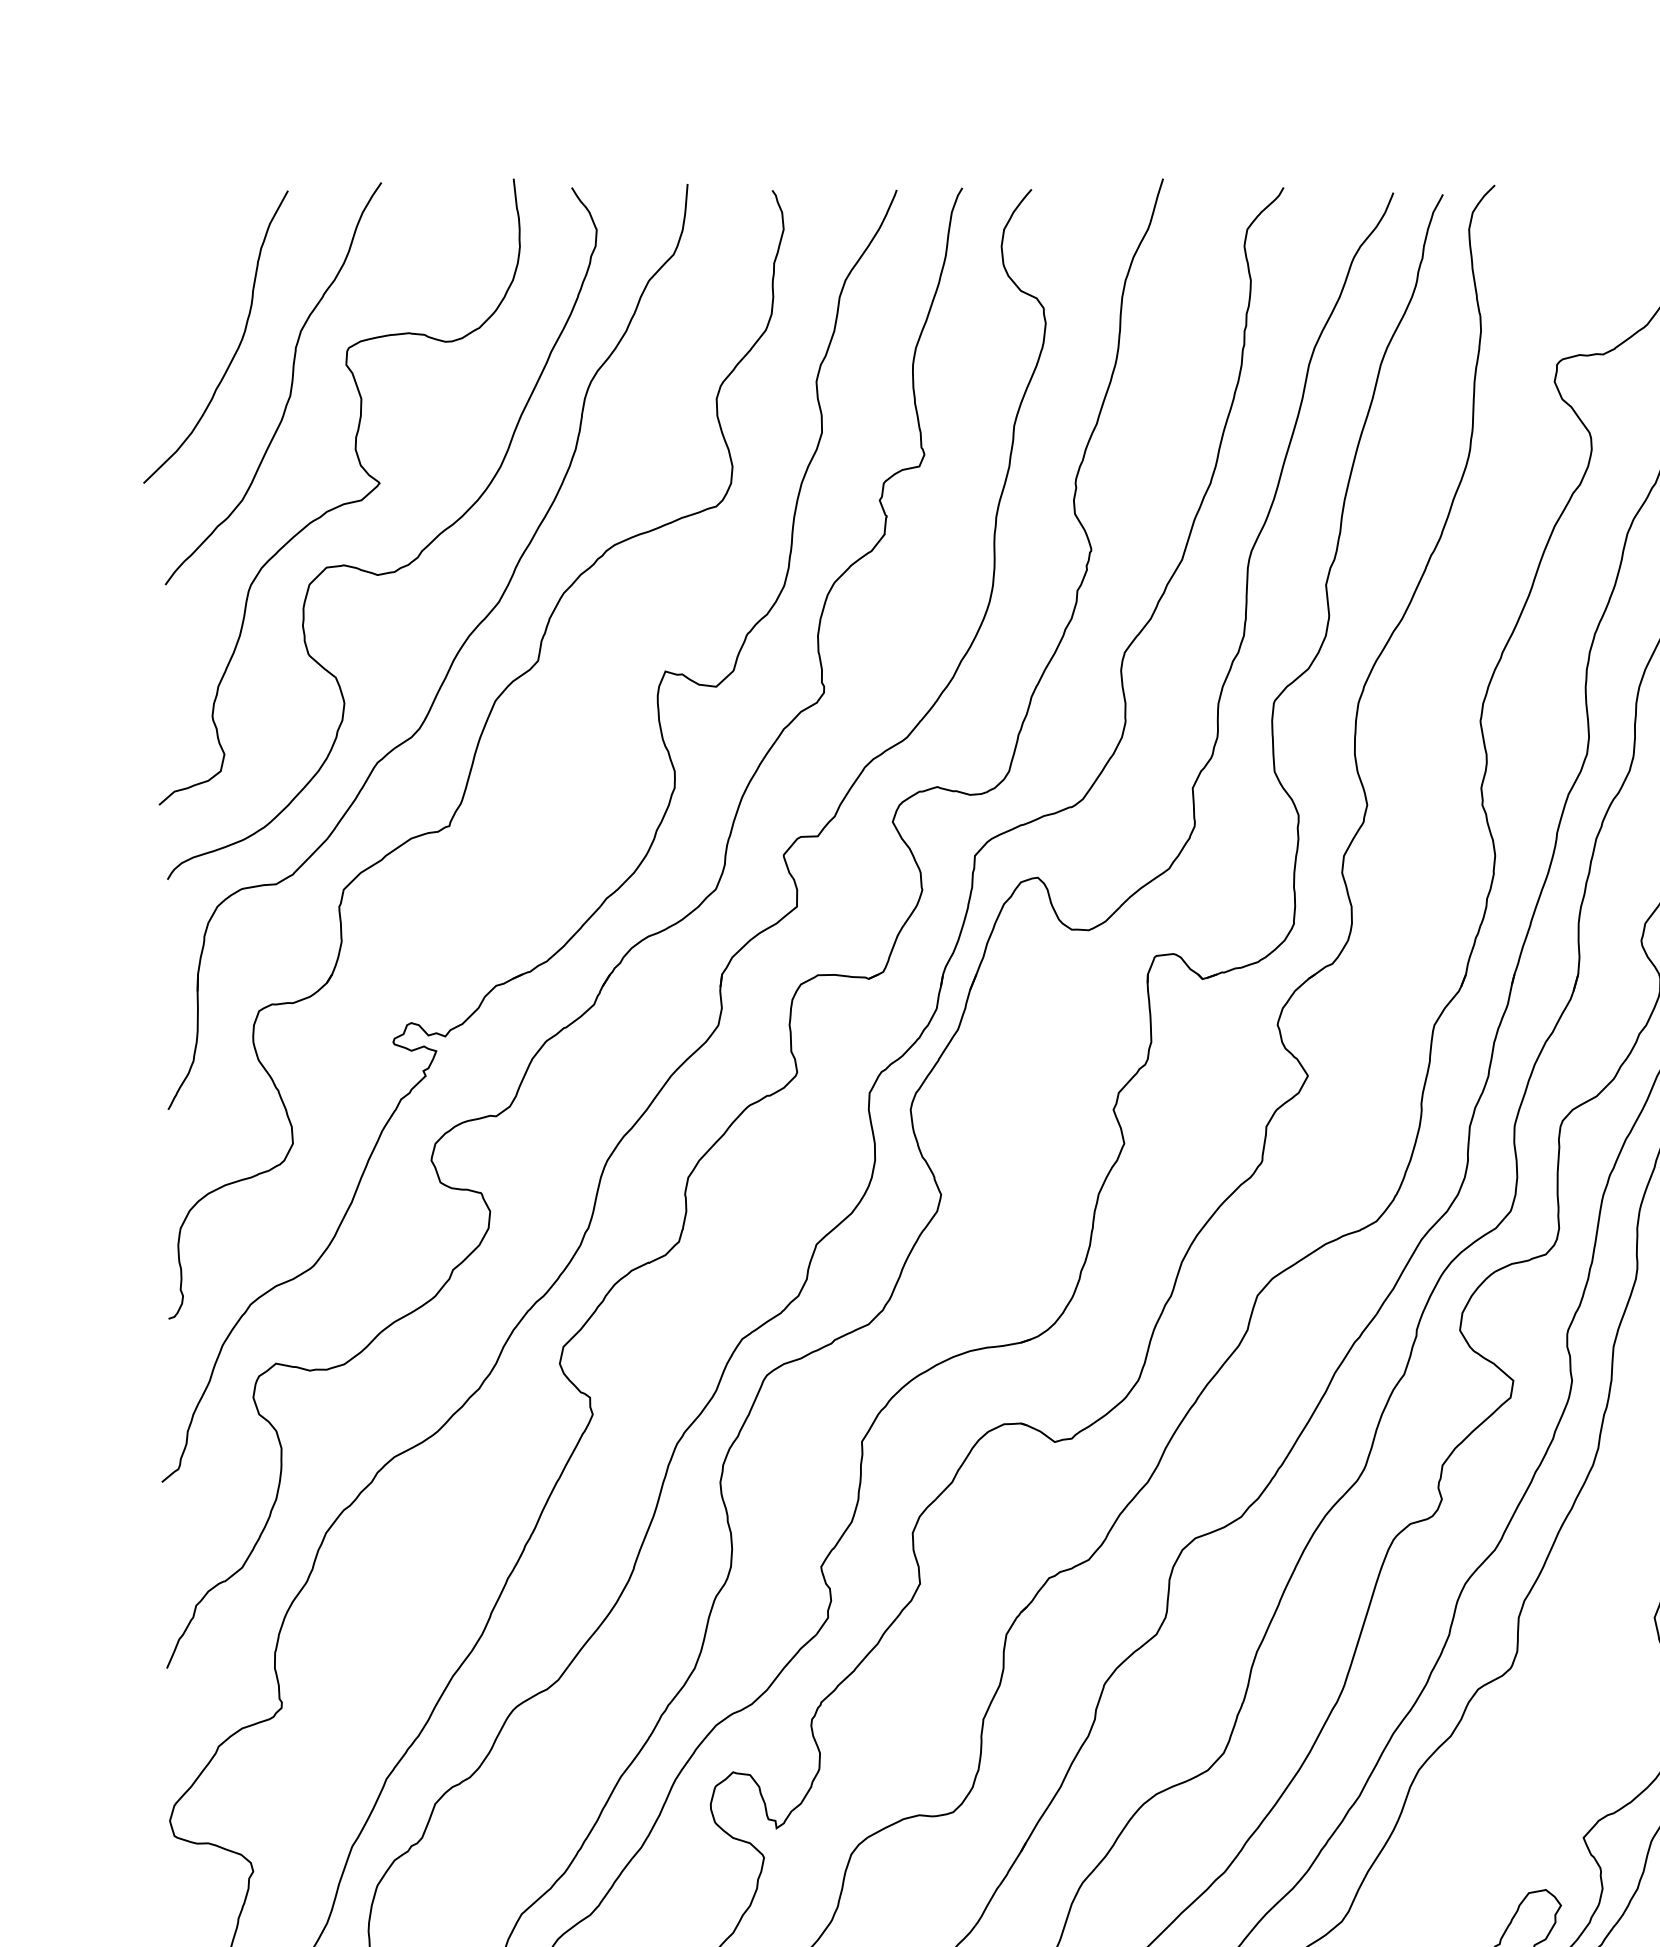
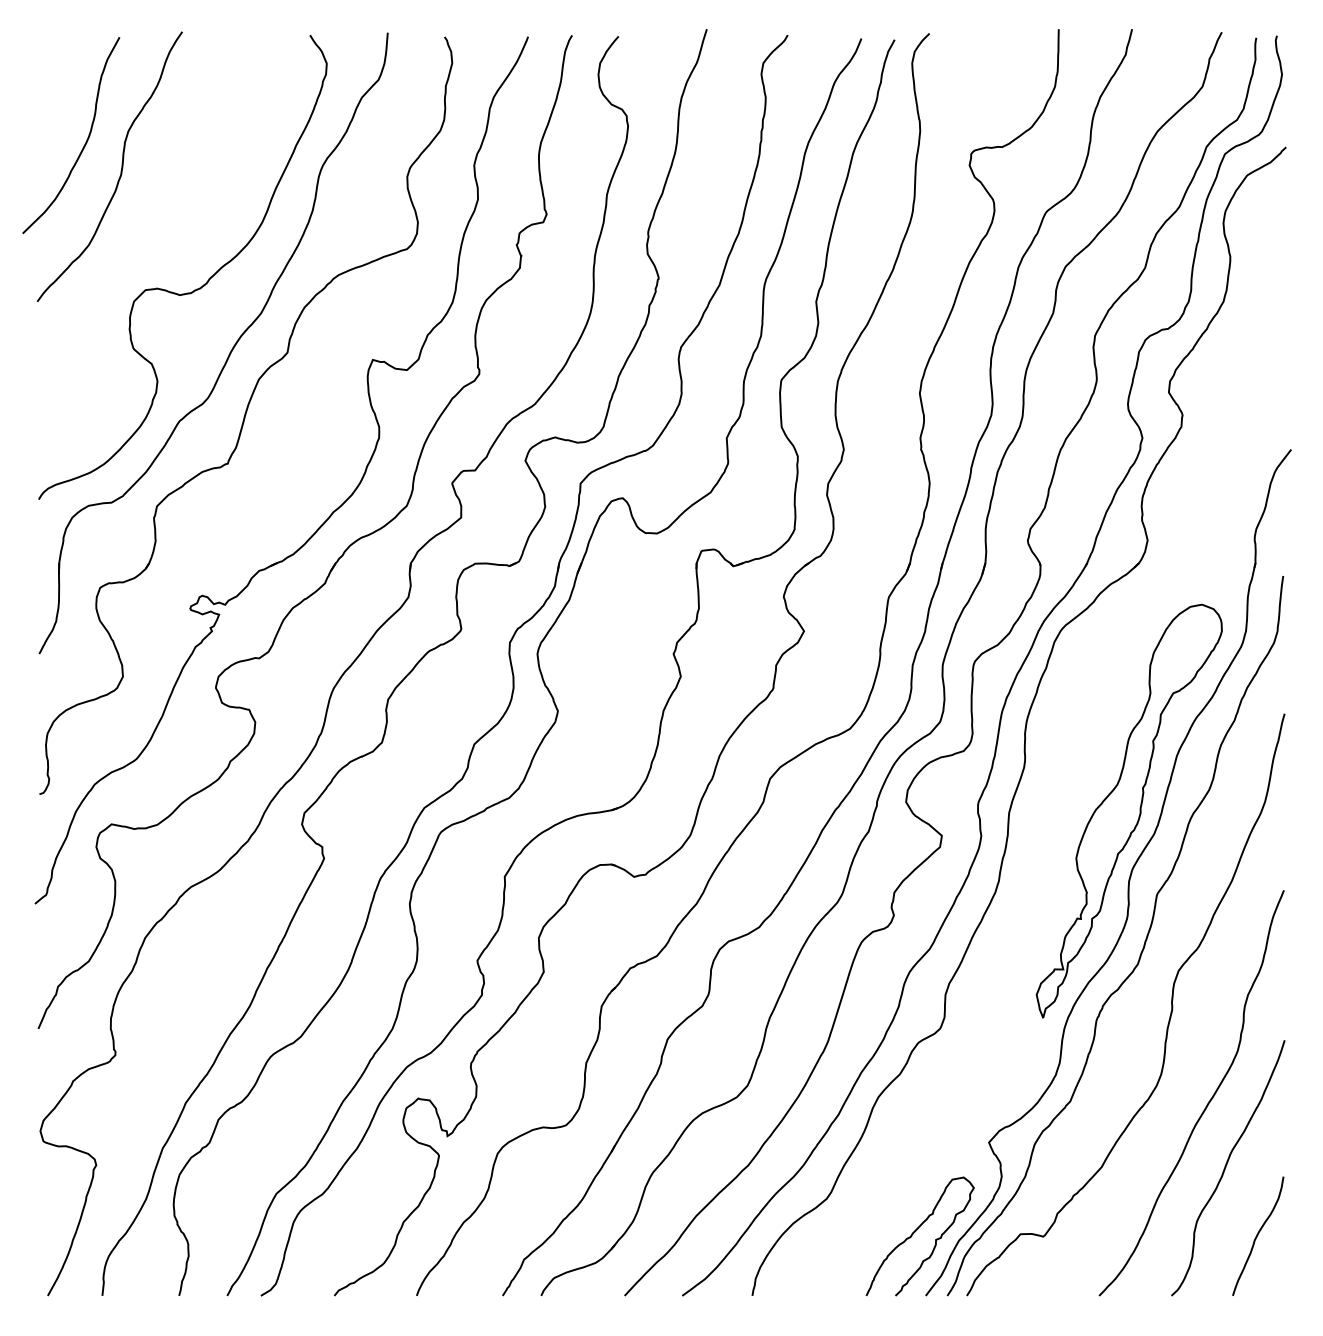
curve: (342, 502) -> (156, 246), removed

